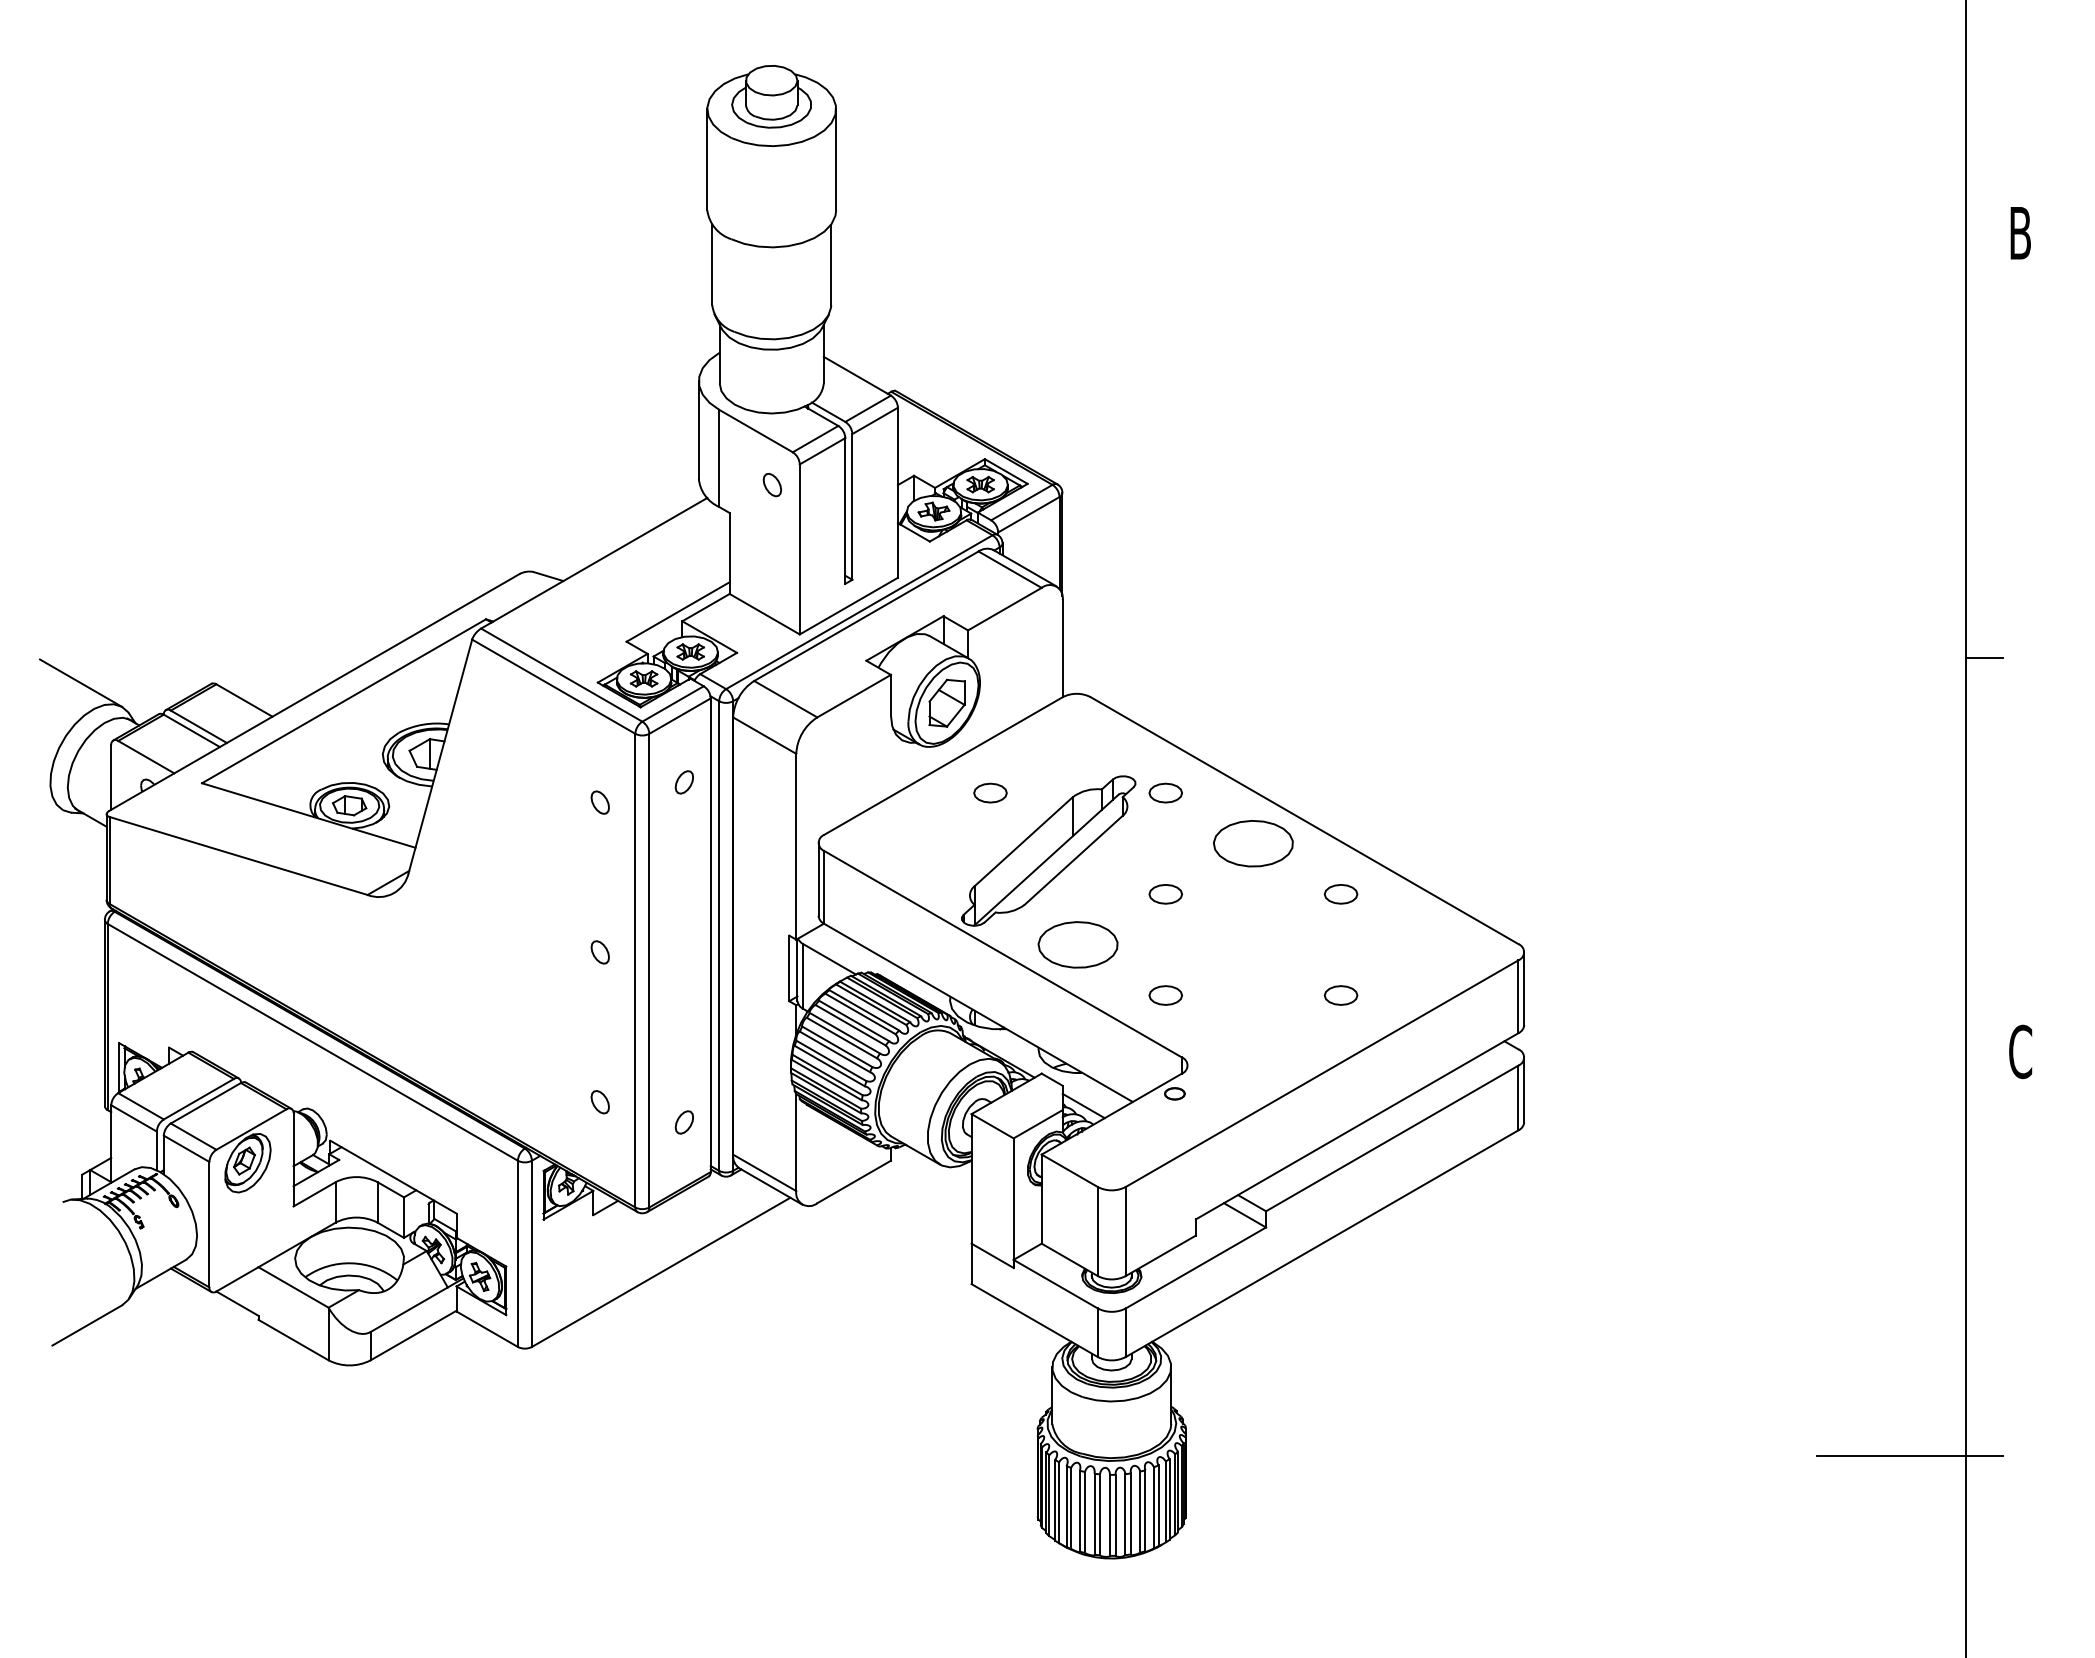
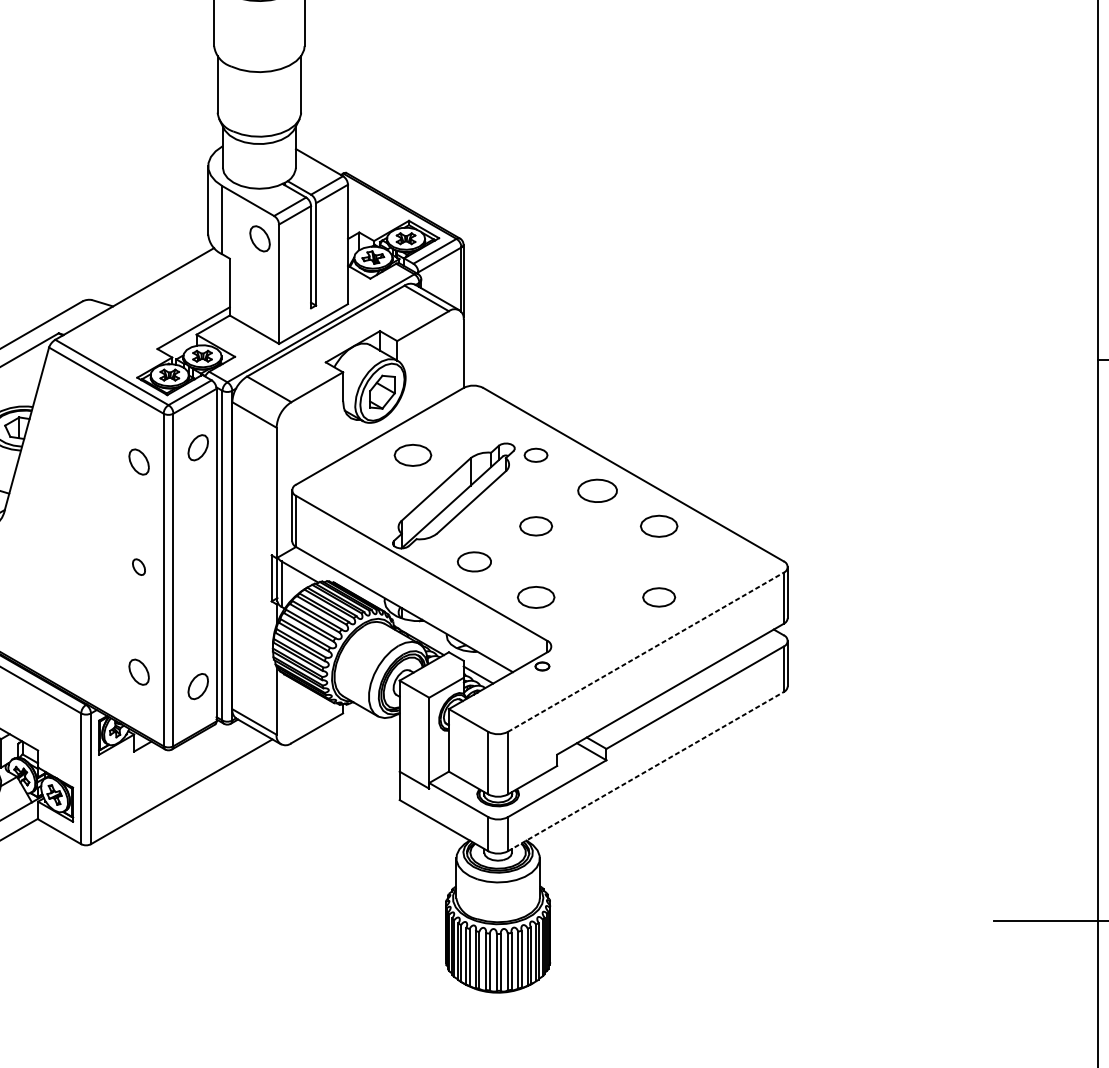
part: (771, 485) -> (259, 239), size x1.6
part: (683, 782) -> (197, 447), size x1.6
part: (990, 792) -> (412, 454), size x1.6
part: (599, 802) -> (138, 461), size x1.6
part: (1253, 843) -> (597, 490), size x0.7
part: (1165, 894) -> (535, 526), size x1.4
part: (1340, 894) -> (658, 526), size x1.6
part: (1077, 944) -> (474, 561), size x0.6
part: (1165, 995) -> (535, 597), size x1.6
part: (1340, 995) -> (658, 597), size x1.4
line: (1322, 1073) -> (646, 652), solid -> dashed
part: (599, 1102) -> (138, 672), size x1.6
part: (683, 1122) -> (197, 686), size x1.6
line: (1322, 1243) -> (646, 771), solid -> dashed

